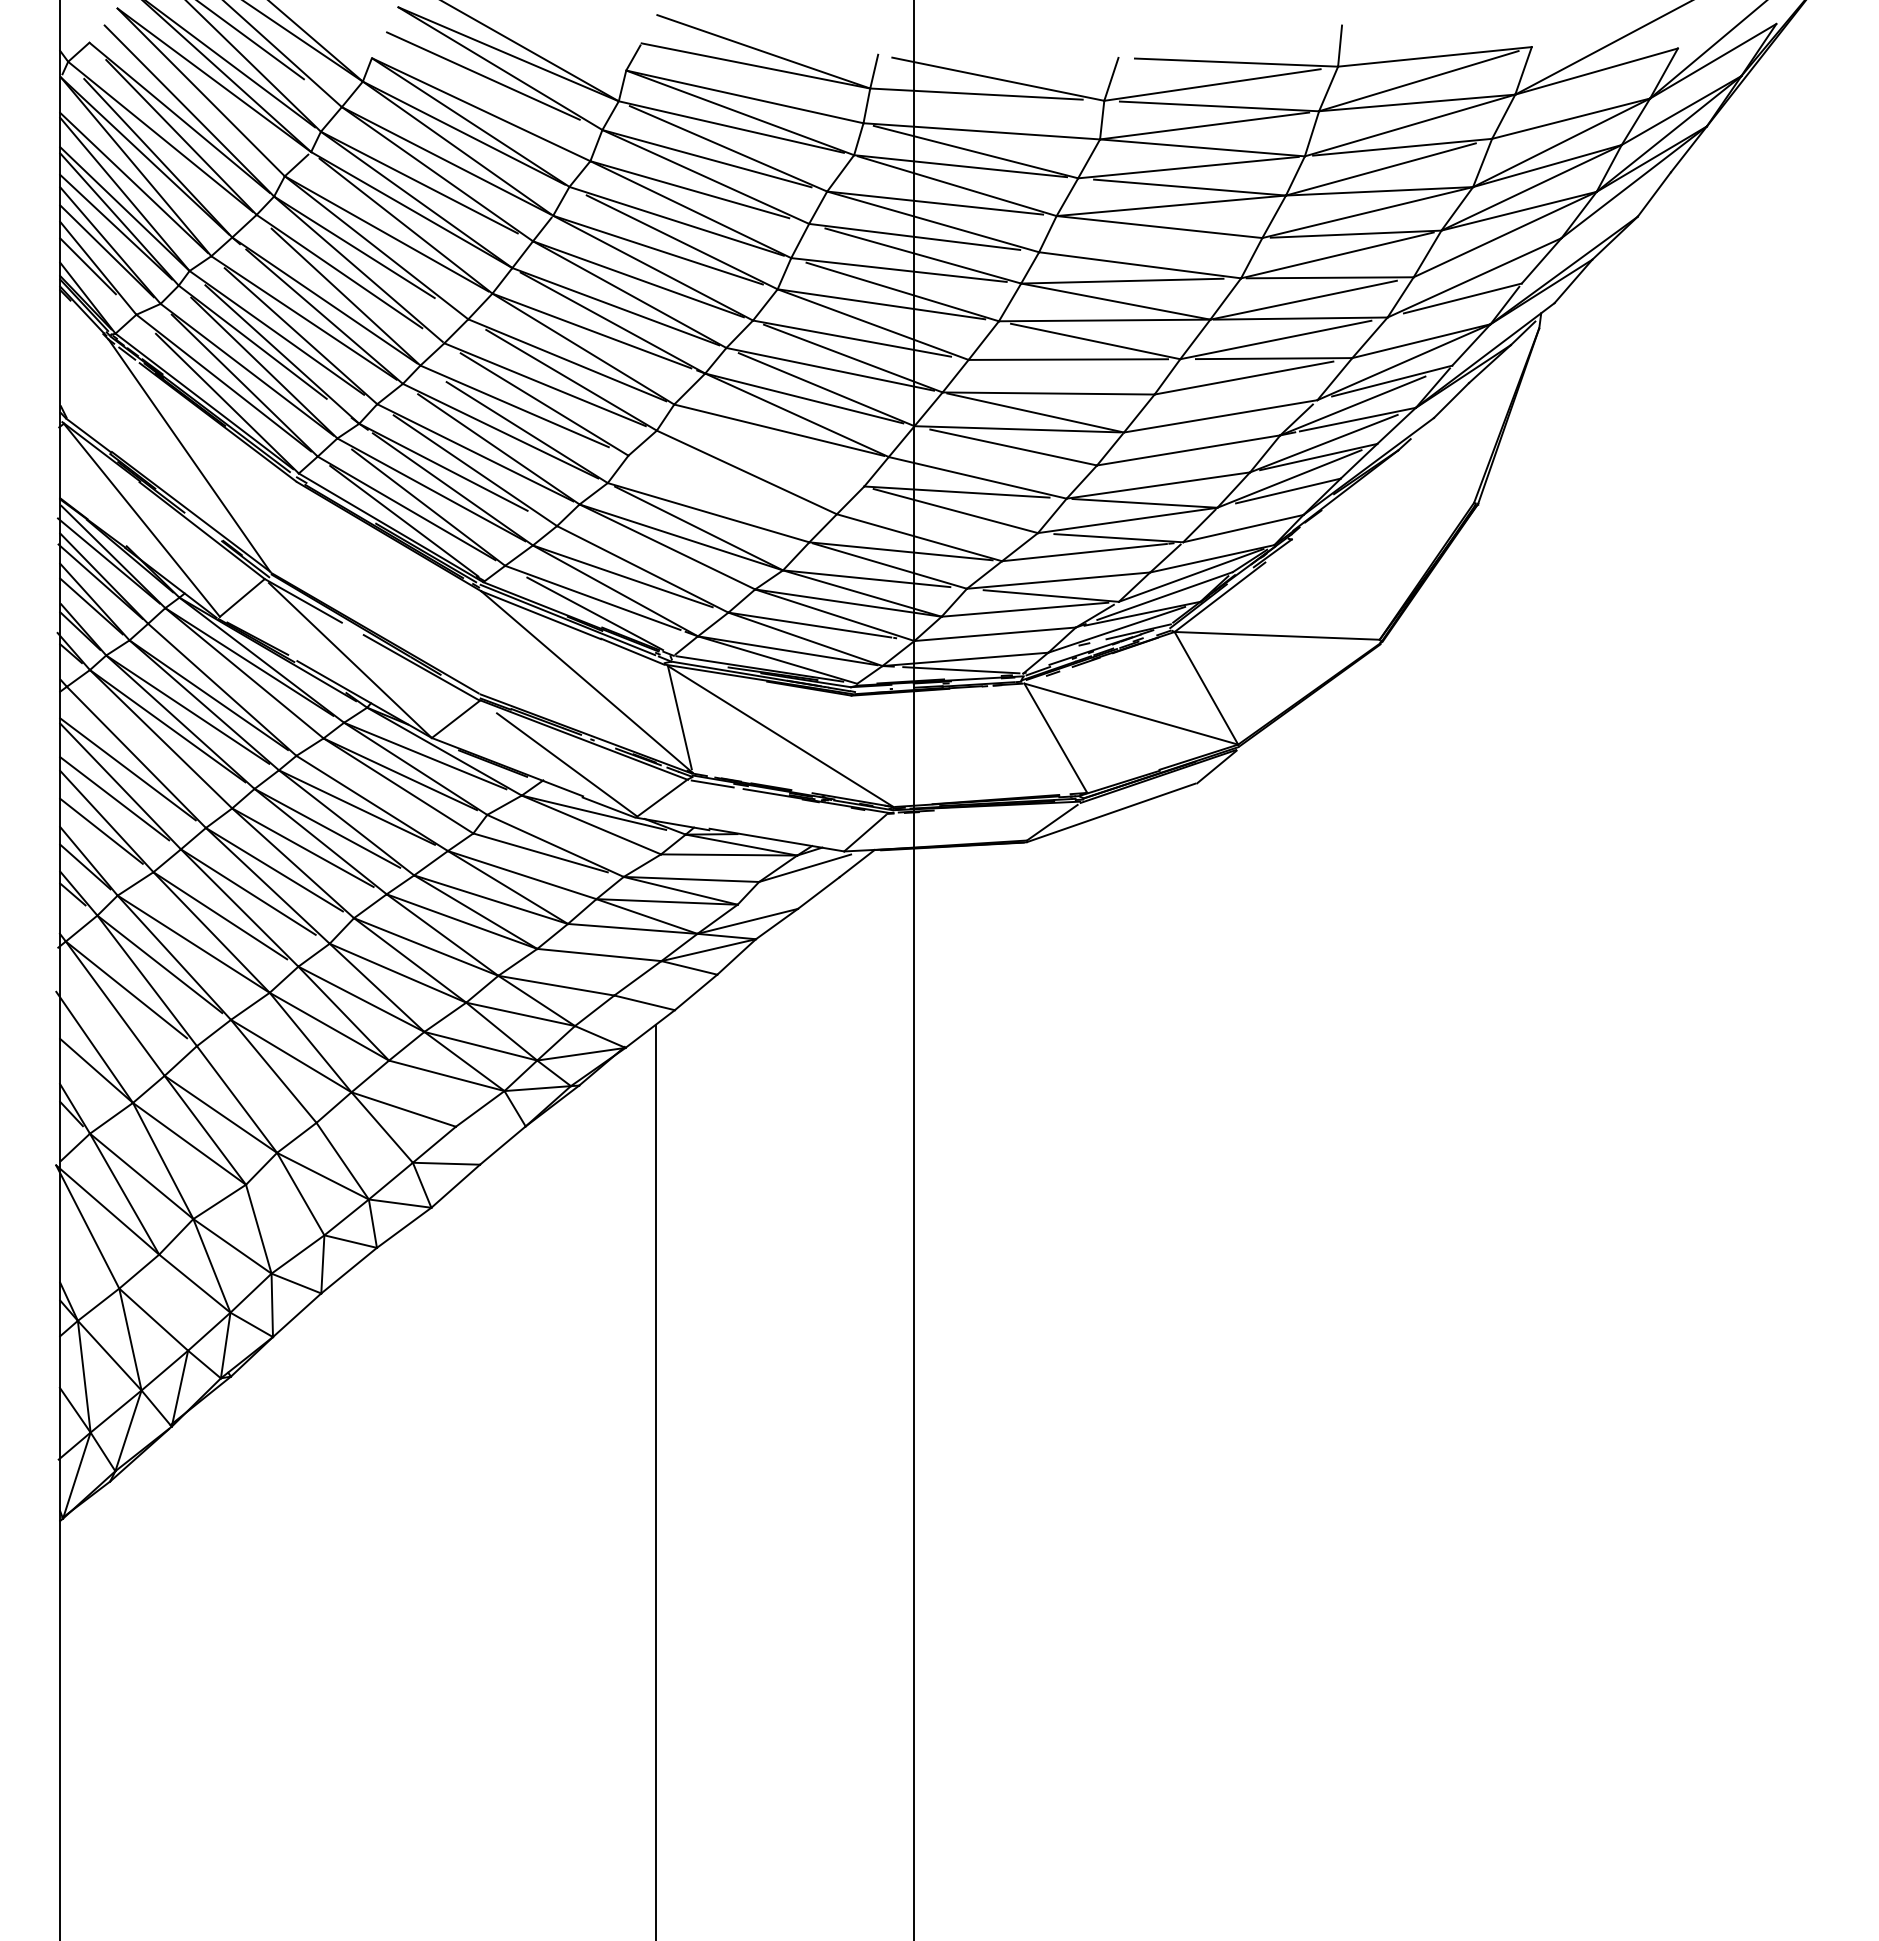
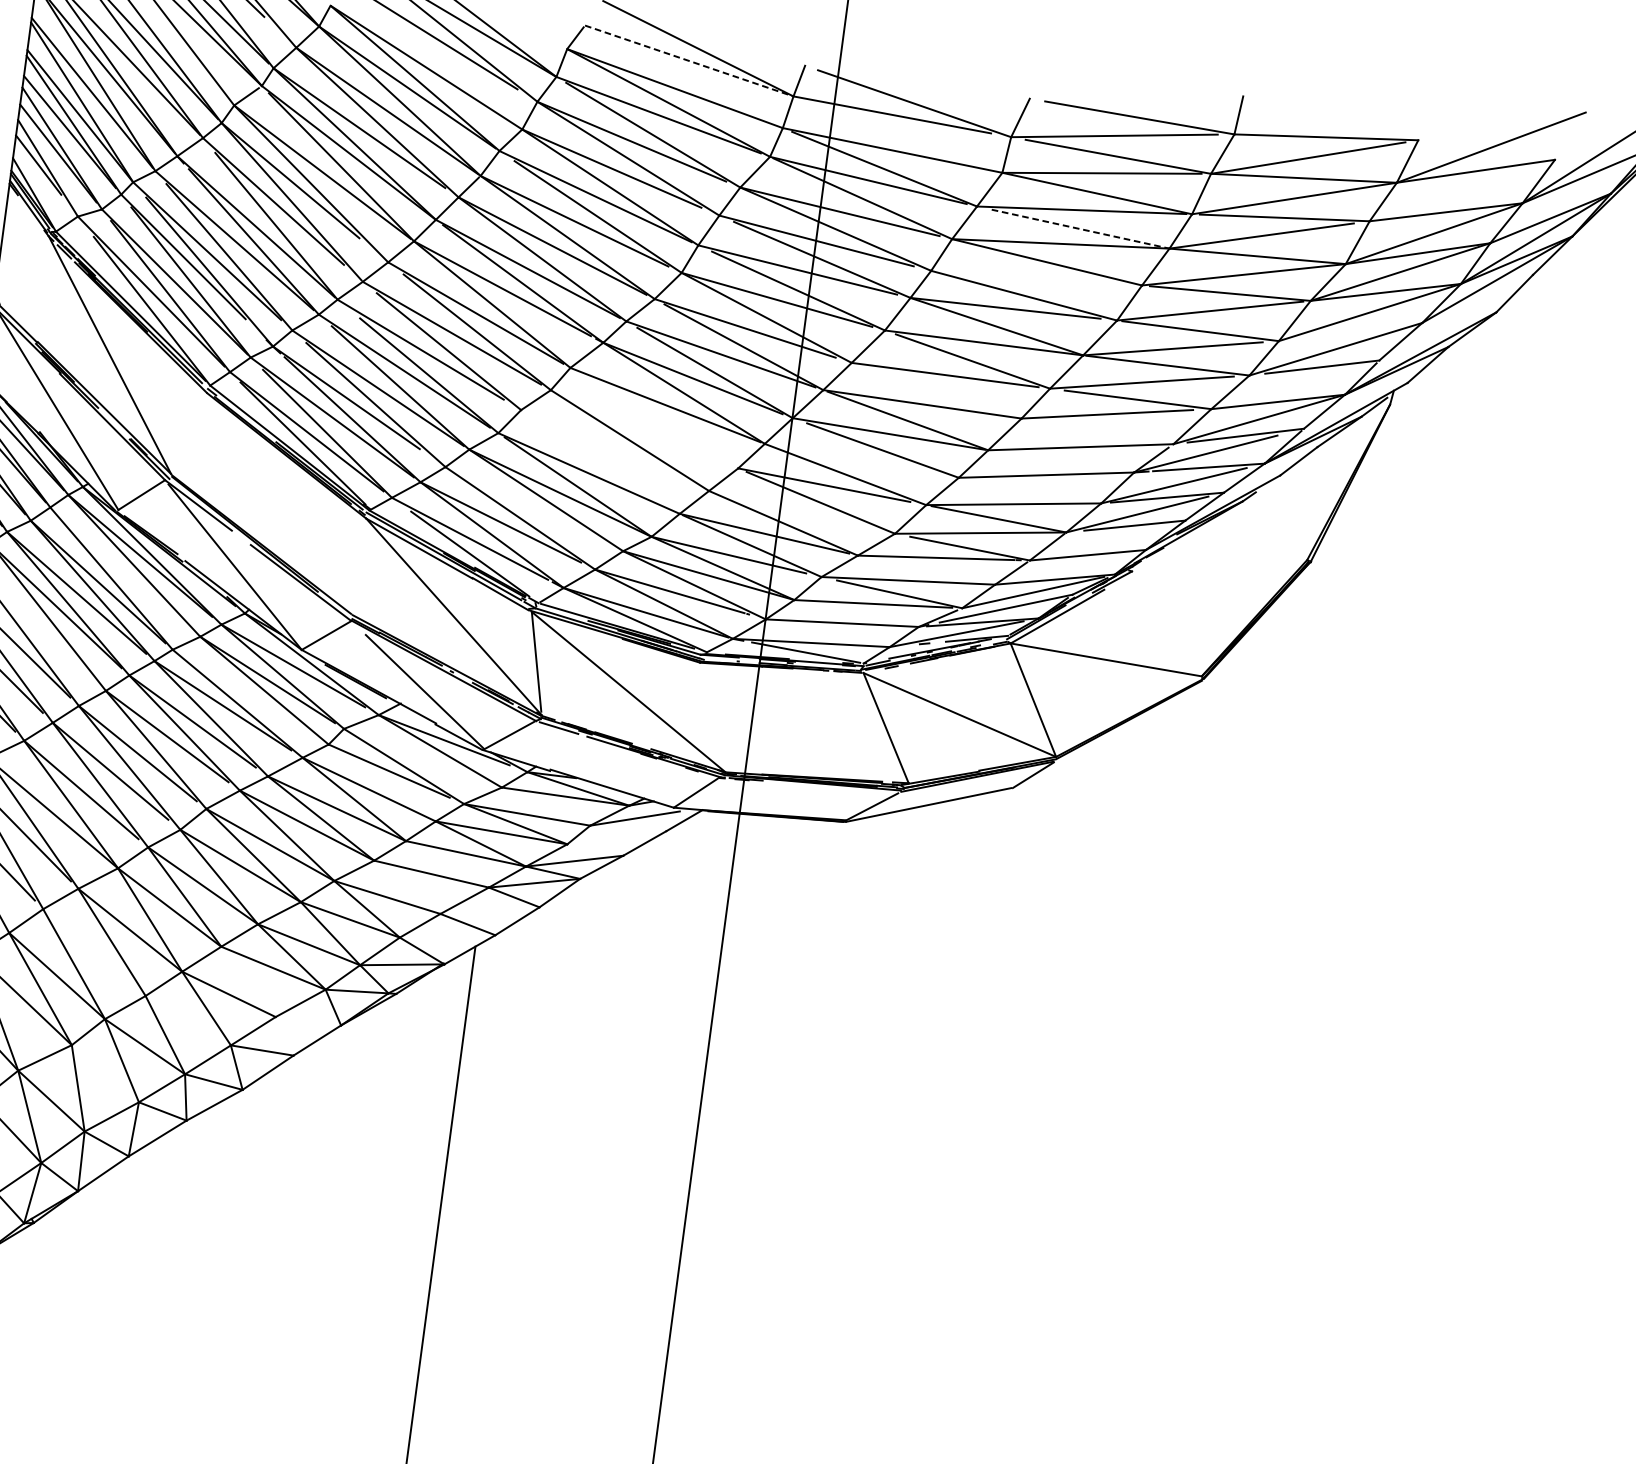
line: (755, 65) -> (688, 60), solid -> dashed
line: (1190, 187) -> (1081, 229), solid -> dashed

